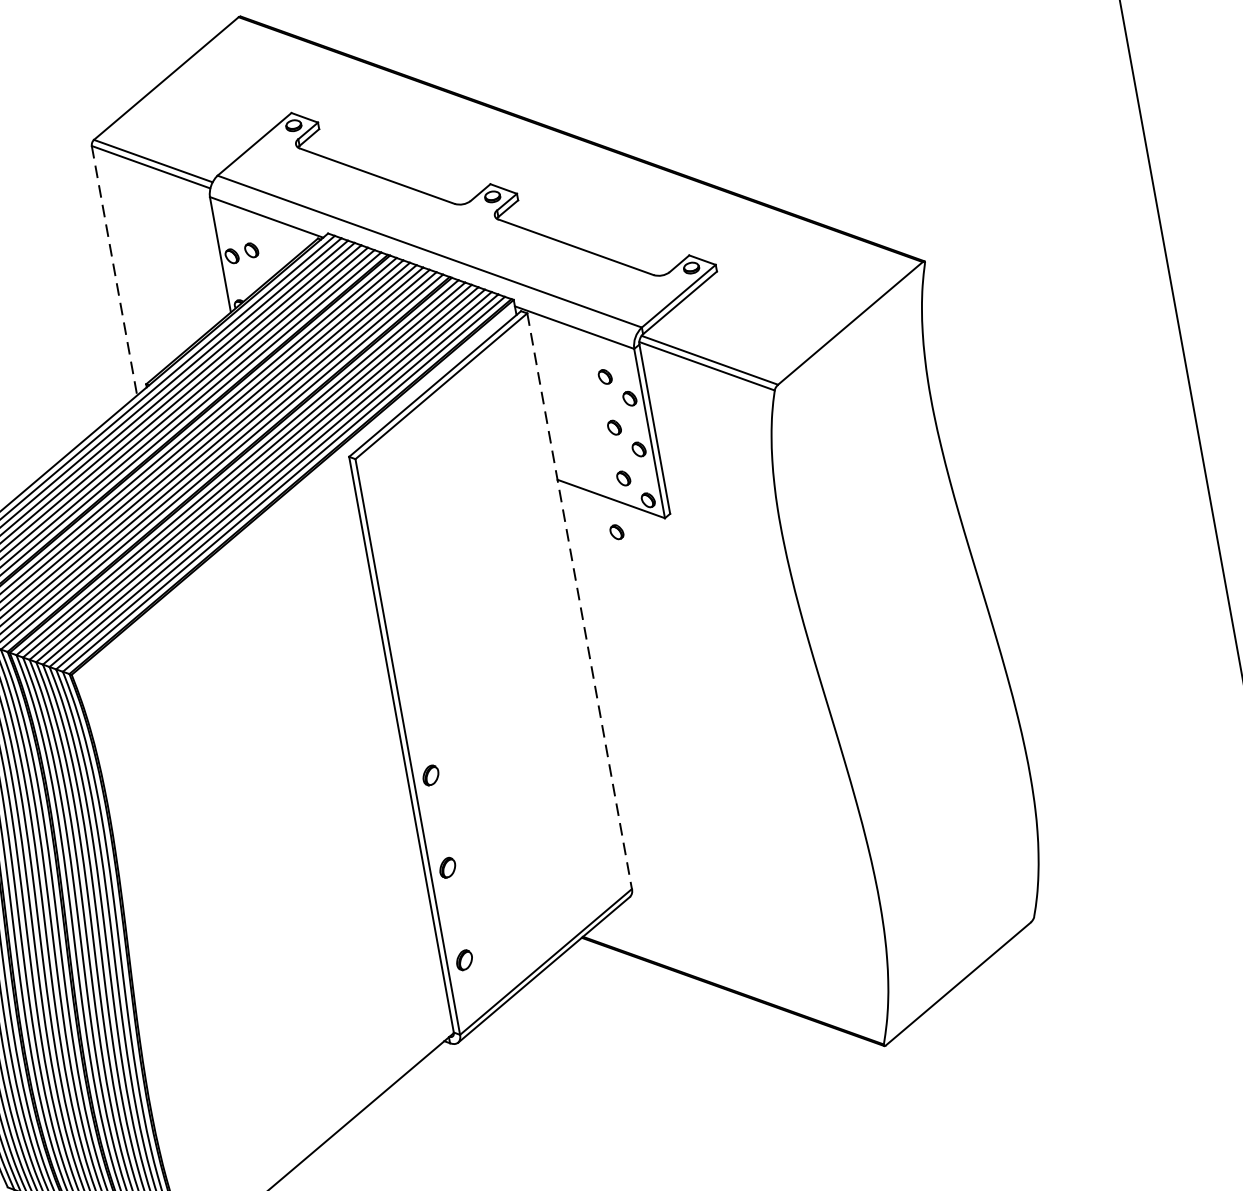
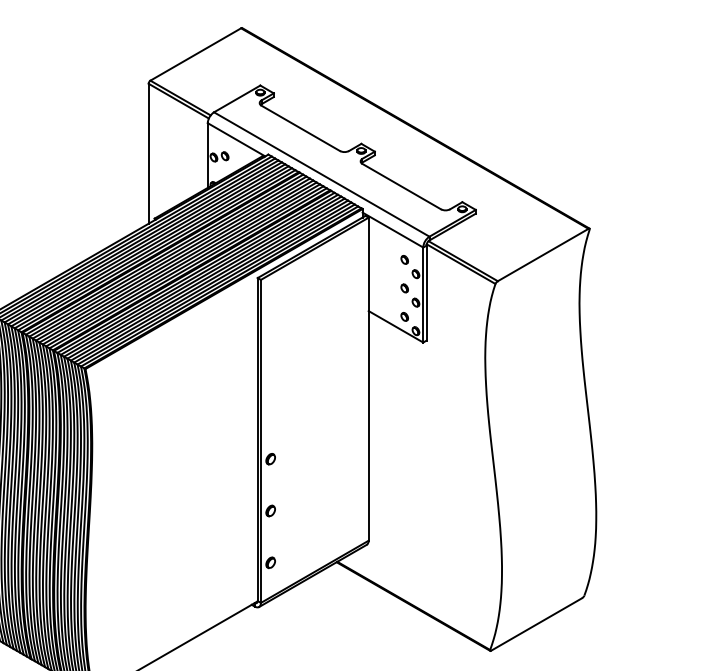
line: (114, 272) -> (148, 154), dashed -> solid
part: (616, 532) -> (395, 345), removed
line: (579, 601) -> (368, 379), dashed -> solid

